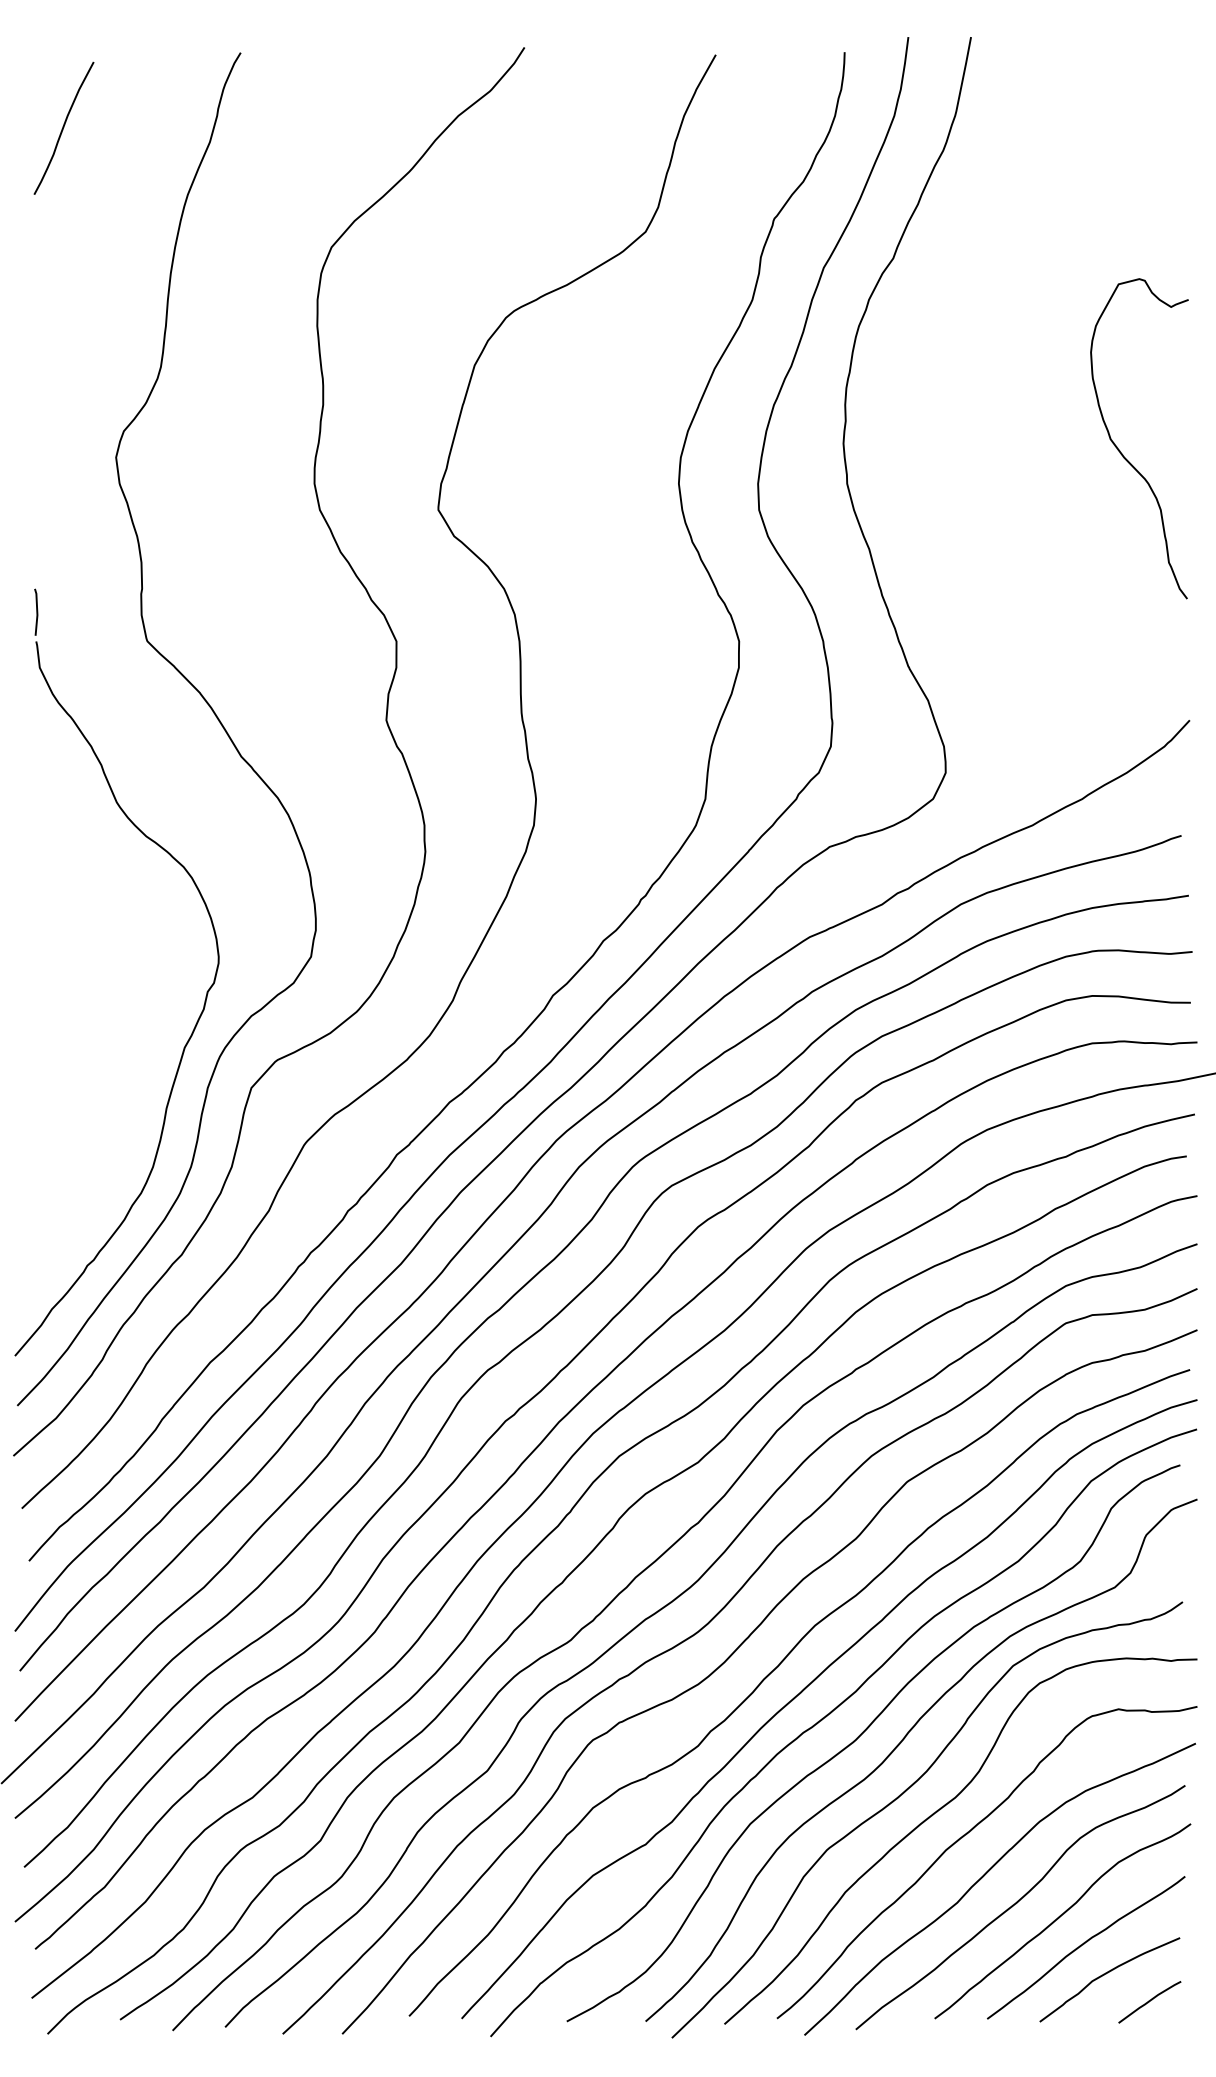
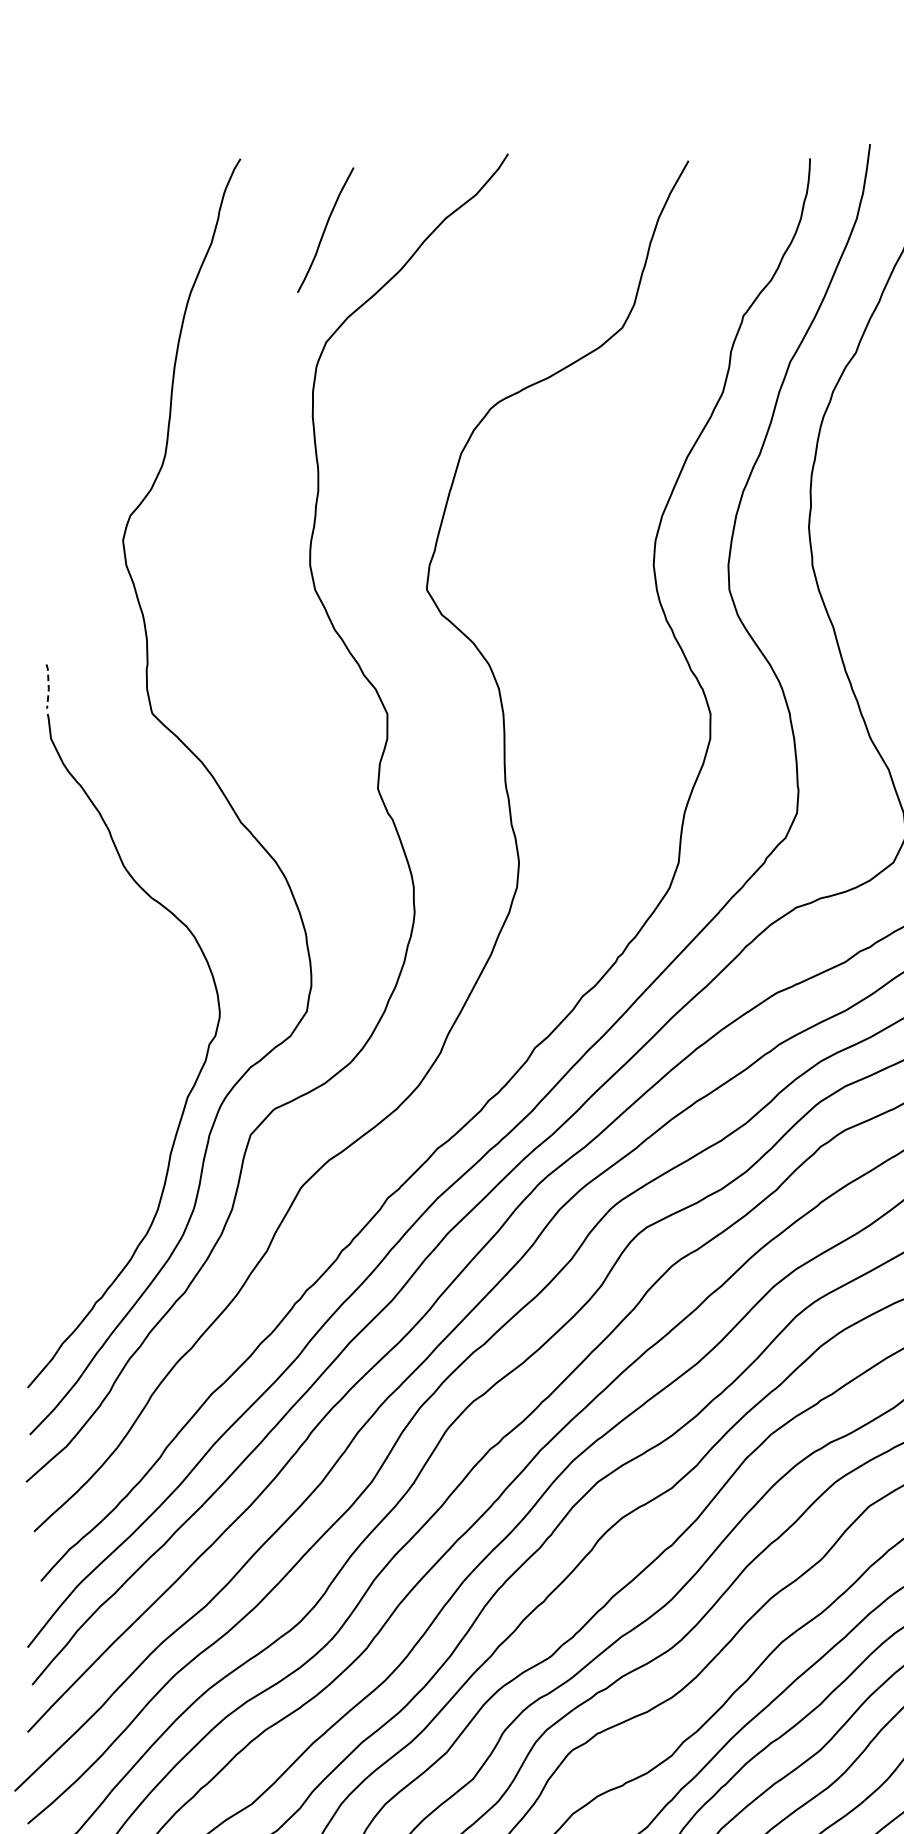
curve: (63, 127) -> (325, 229), moved
line: (37, 612) -> (48, 686), solid -> dashed

